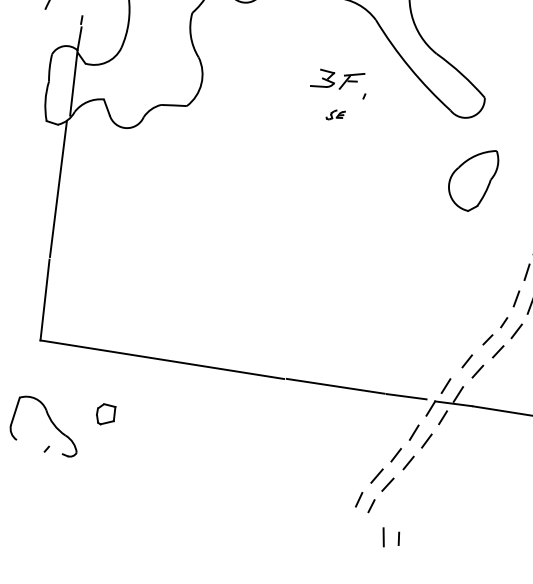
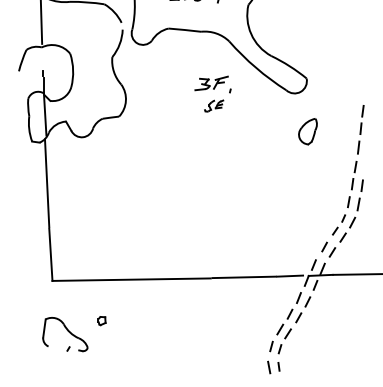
part: (336, 114) -> (214, 105), size x1.67
part: (471, 179) -> (307, 131), size x0.62
part: (104, 415) -> (101, 321), size x0.62
part: (390, 538) -> (273, 367), moved

